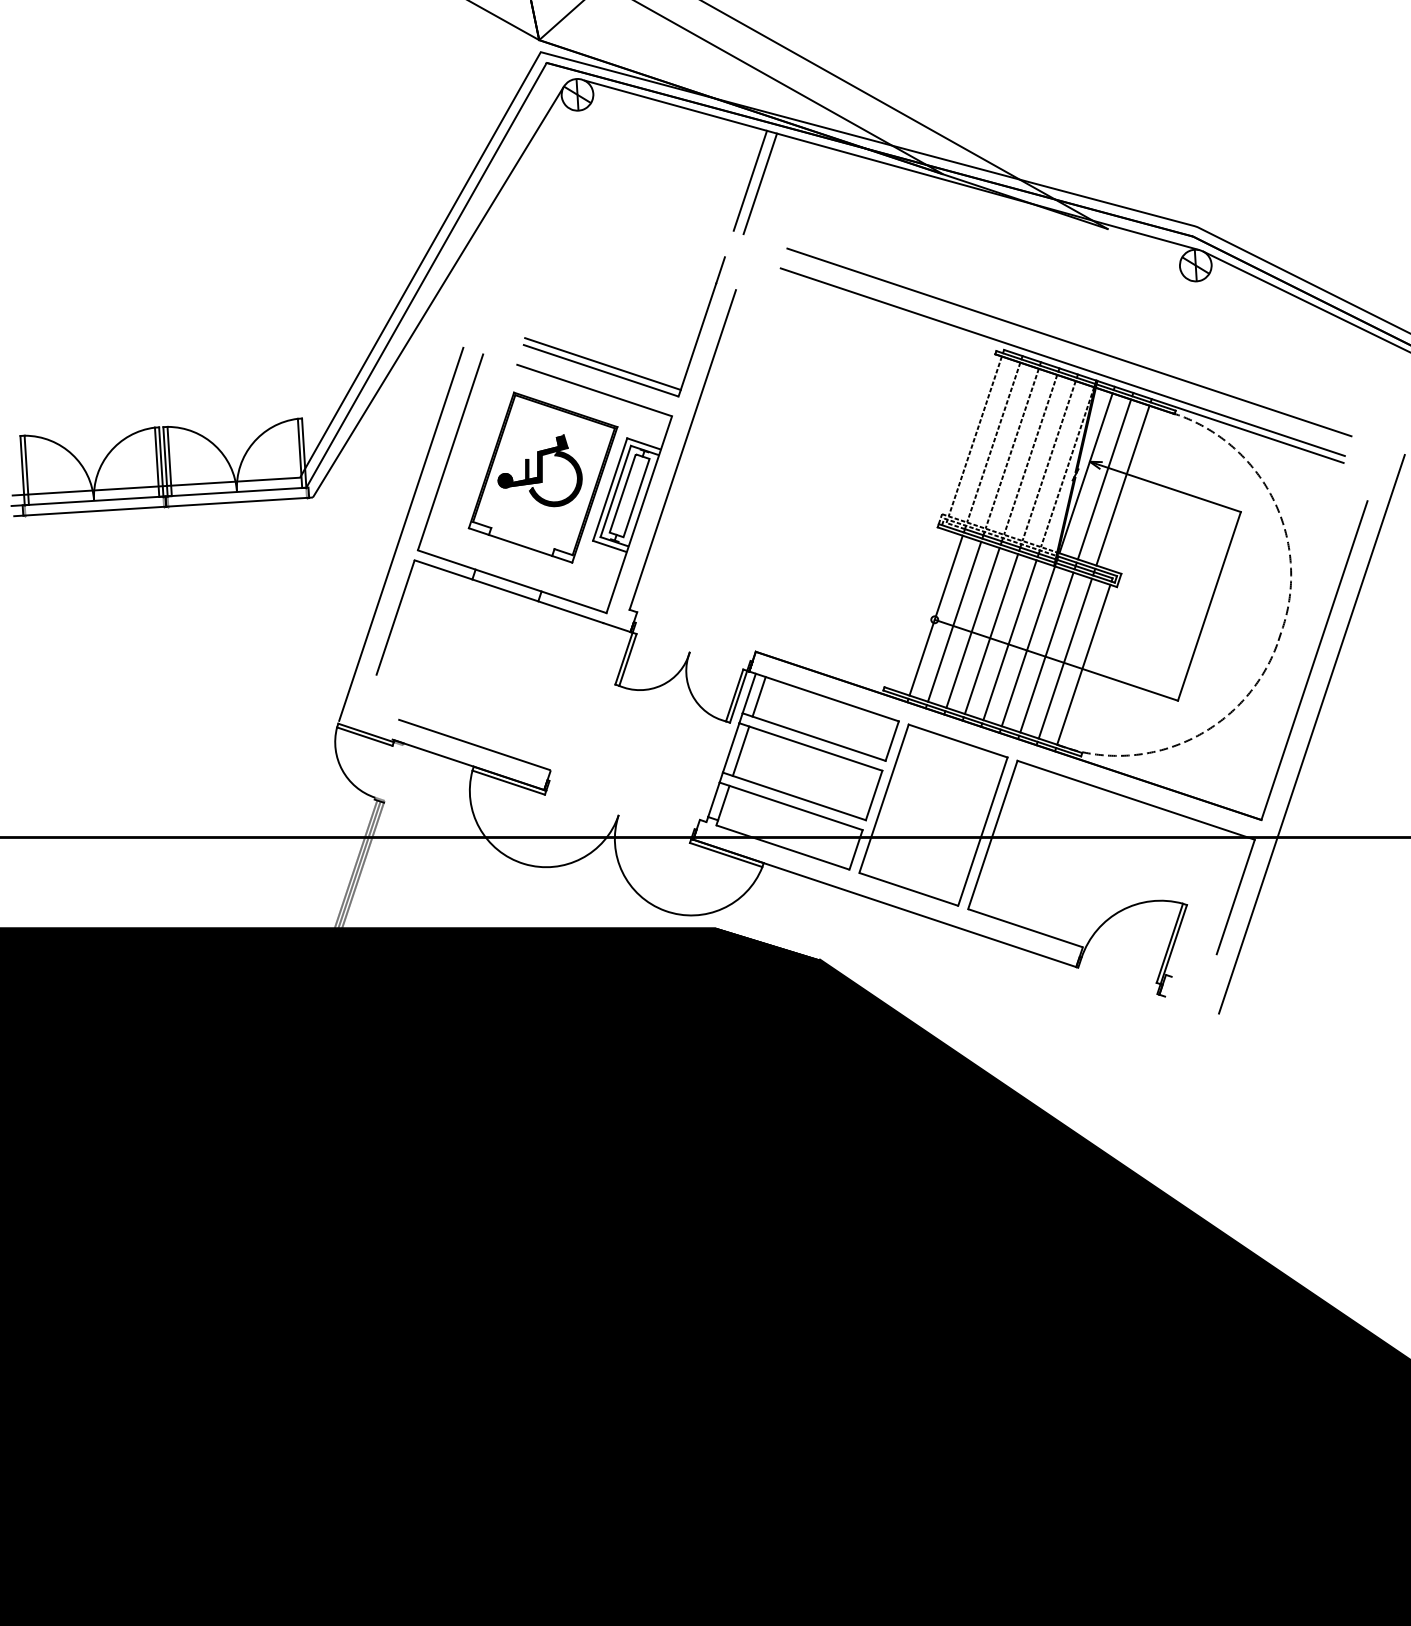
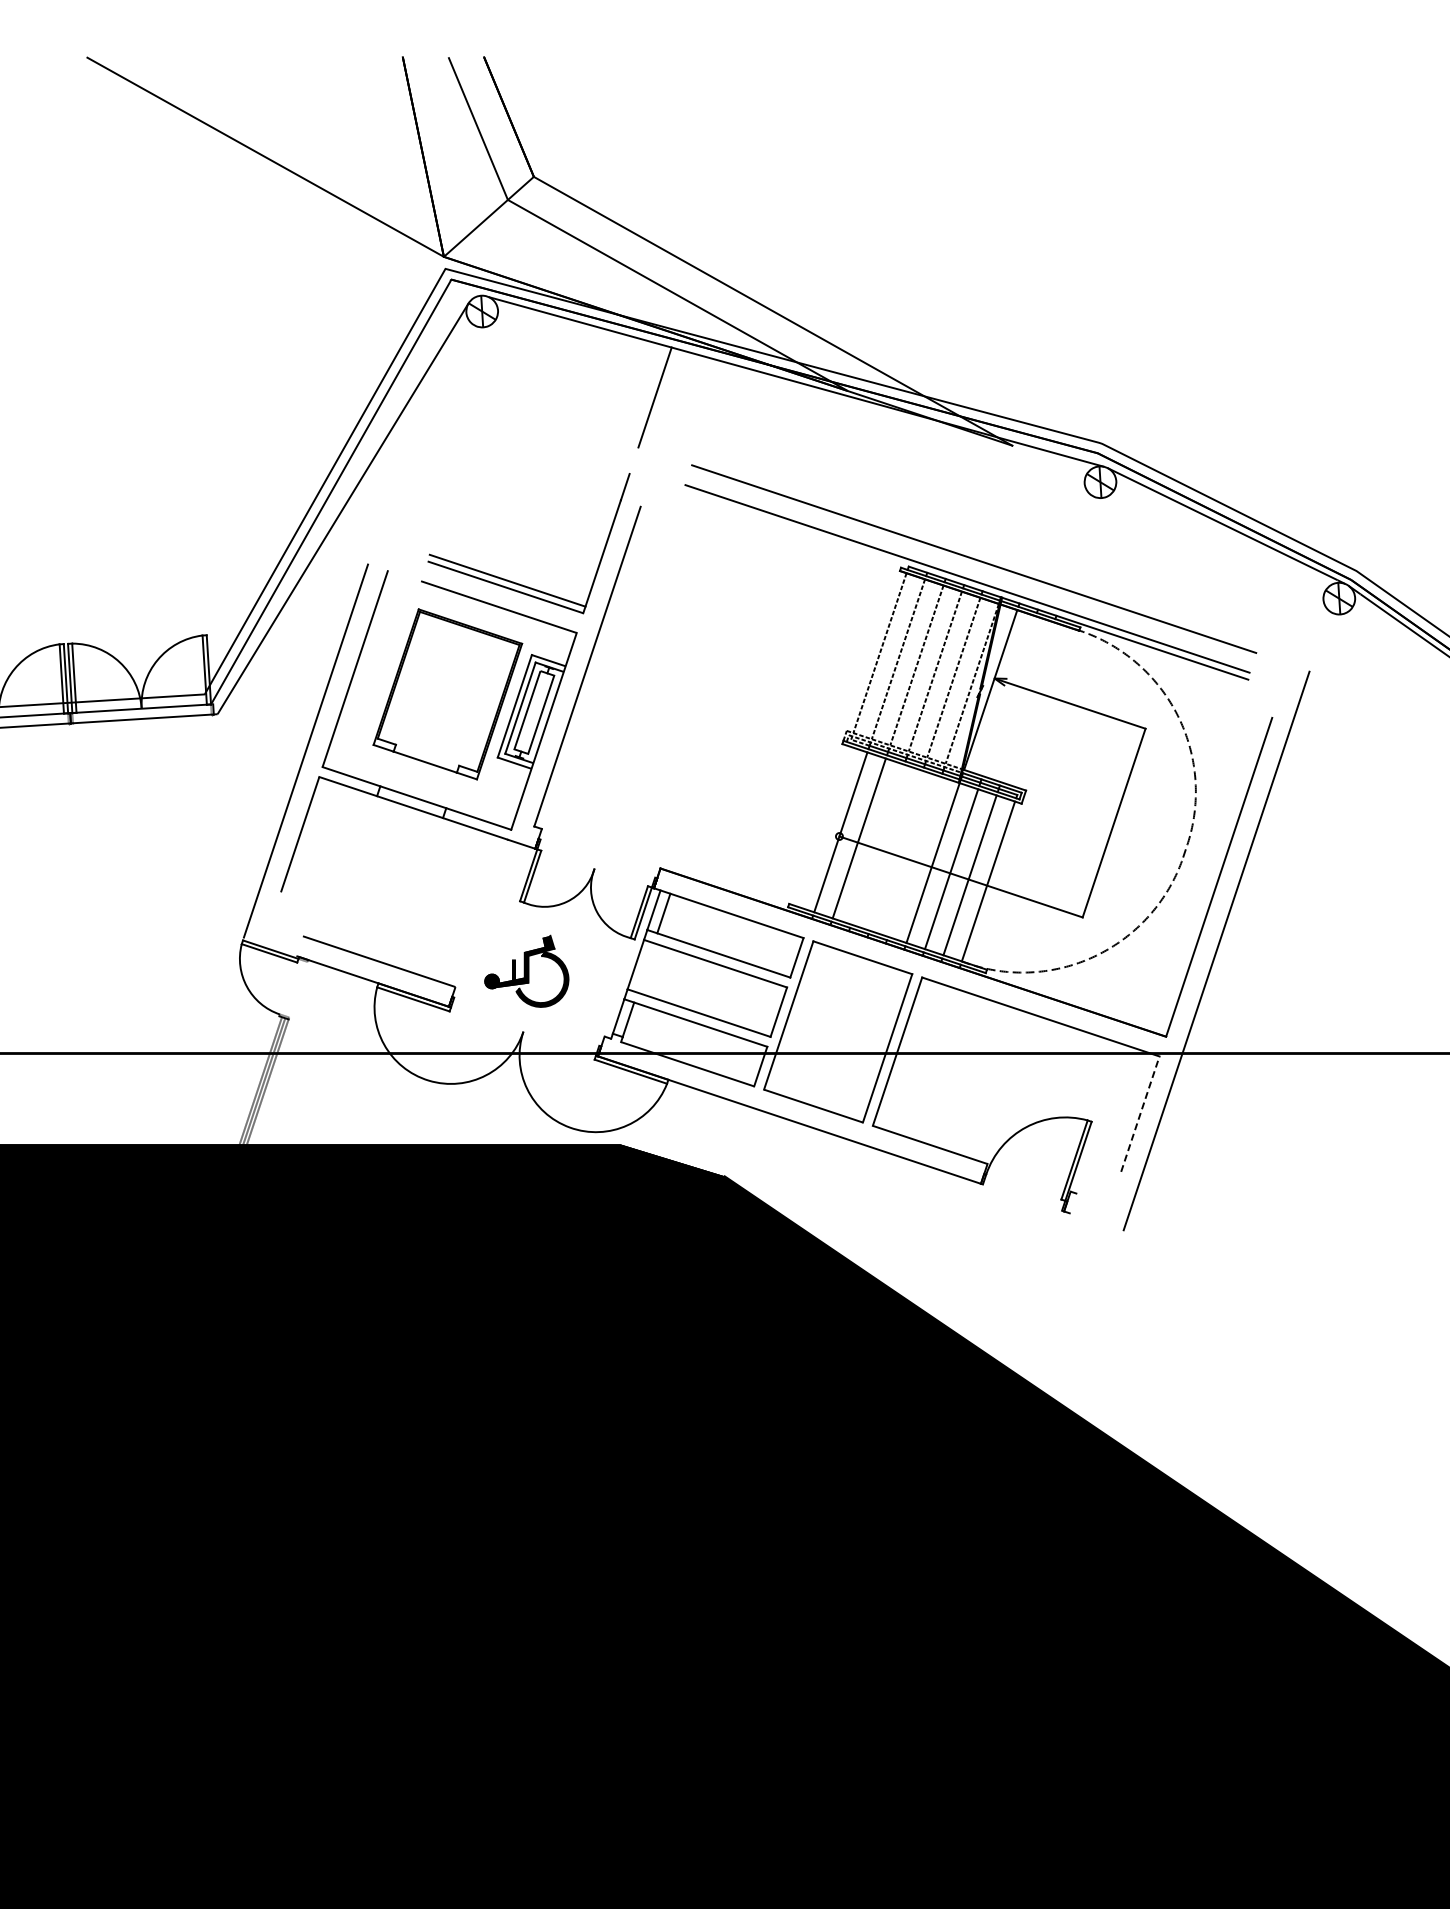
line: (759, 183) -> (664, 400), removed
part: (539, 469) -> (526, 970), moved
line: (1103, 479) -> (1008, 696), removed
line: (1122, 485) -> (1027, 702), removed
line: (972, 627) -> (877, 844), removed
line: (990, 633) -> (895, 850), removed
line: (1009, 639) -> (914, 856), removed
line: (740, 750) -> (645, 967), removed
line: (1235, 897) -> (1140, 1114), solid -> dashed

